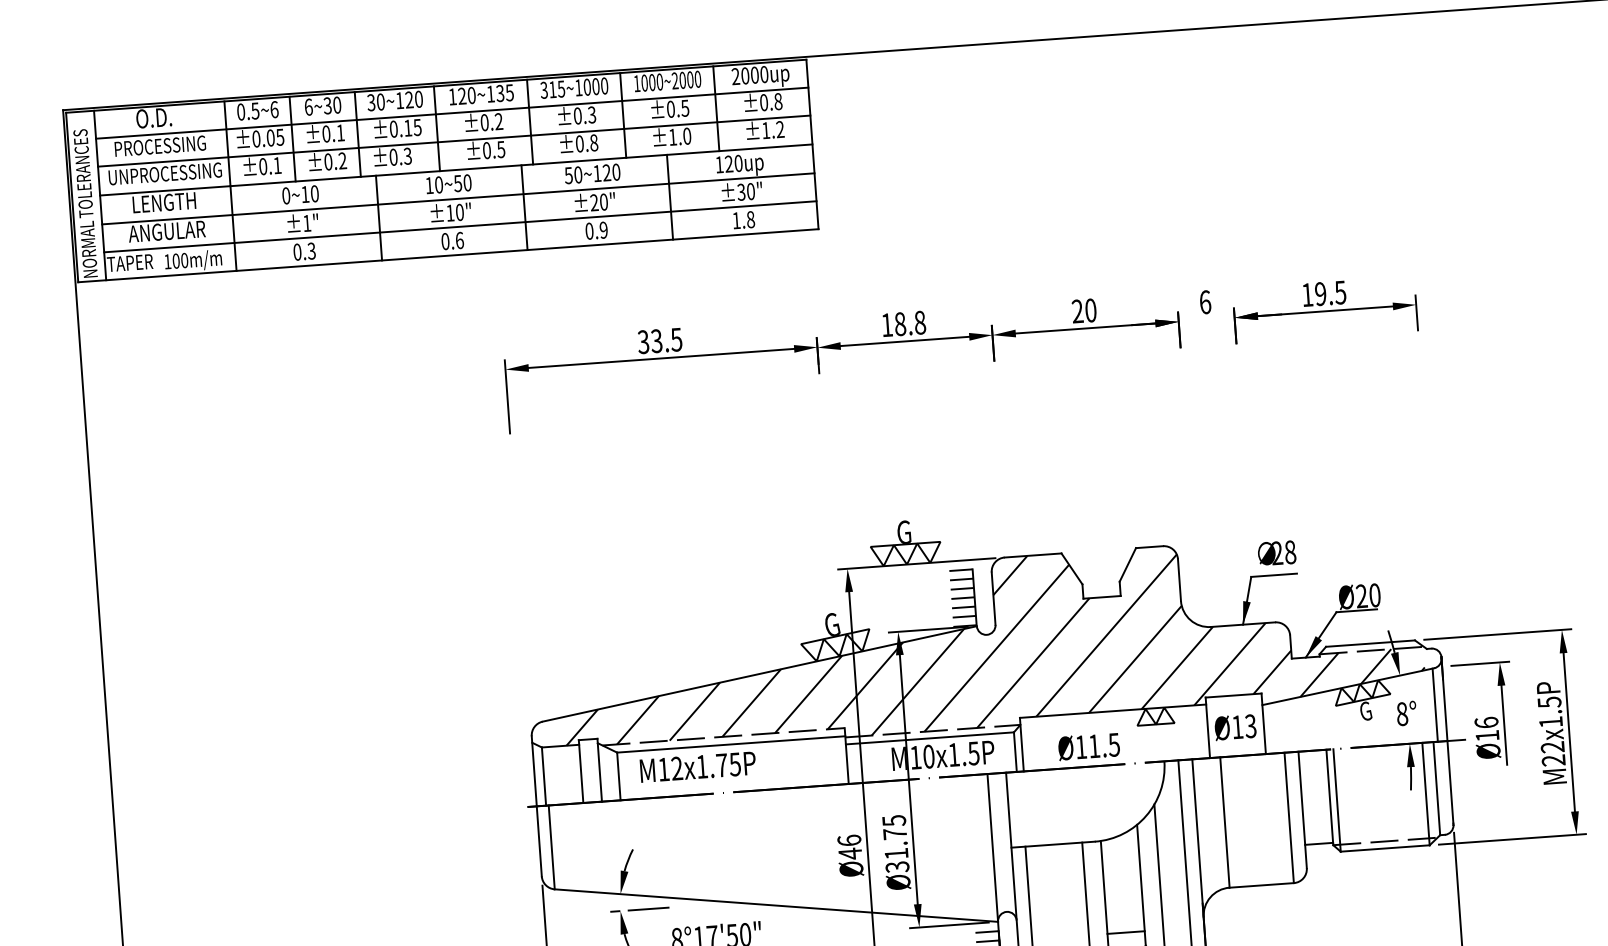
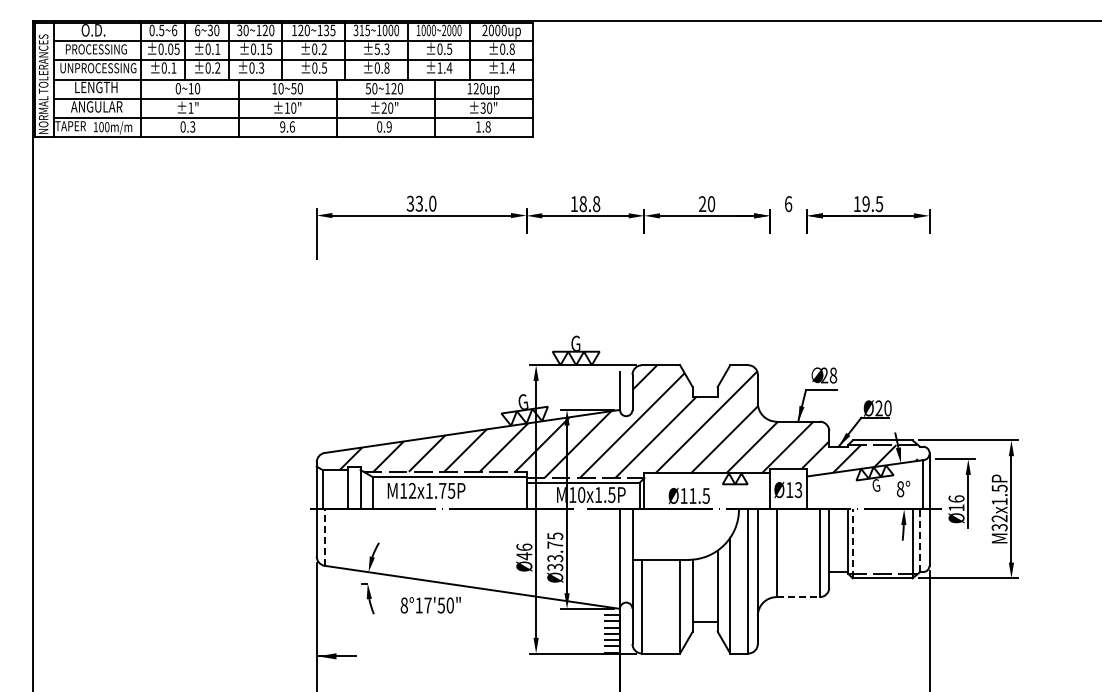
text: (576, 114) -> (376, 48), ±0.3 -> ±5.3
text: (779, 128) -> (511, 67), ±1.2 -> ±1.4
text: (687, 135) -> (449, 67), ±1.0 -> ±1.4
text: (445, 240) -> (282, 126), 0.6 -> 9.6
text: (676, 339) -> (432, 203), 33.5 -> 33.0
hatch: (962, 598) -> (611, 390), removed
text: (1553, 760) -> (999, 527), M22x1.5P -> M32x1.5P
line: (1437, 788) -> (920, 540), solid -> dashed
line: (1336, 799) -> (852, 543), solid -> dashed
line: (551, 847) -> (324, 537), solid -> dashed
text: (896, 853) -> (555, 558), Ø31.75 -> Ø33.75
line: (1262, 885) -> (798, 597), solid -> dashed
line: (648, 909) -> (386, 583), removed

